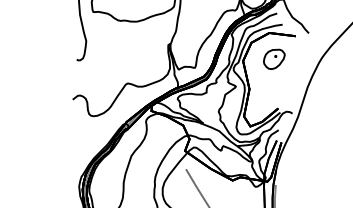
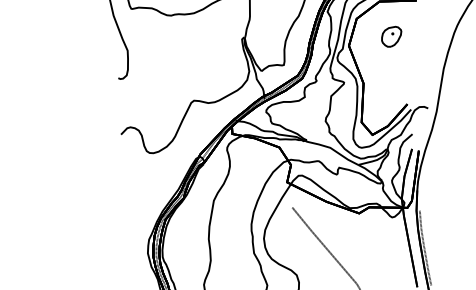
part: (274, 58) -> (391, 35), size x0.7

